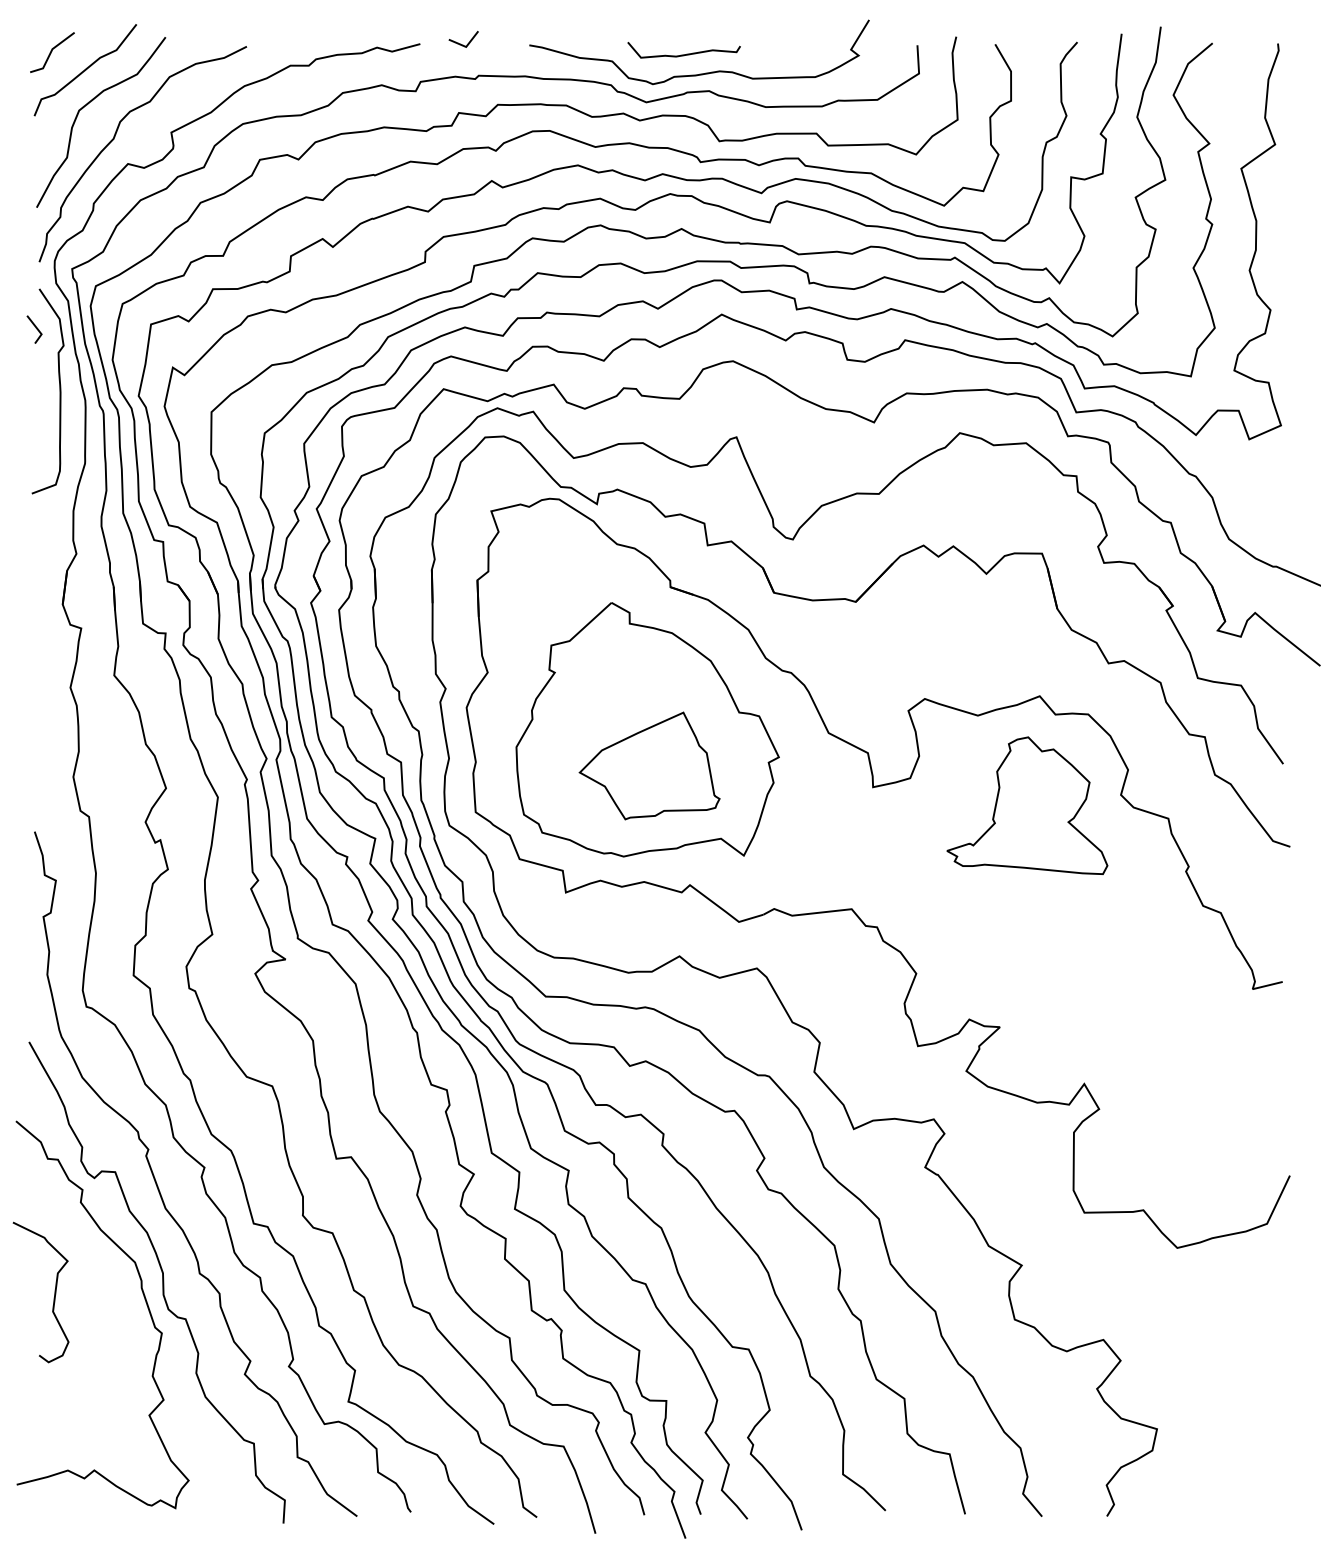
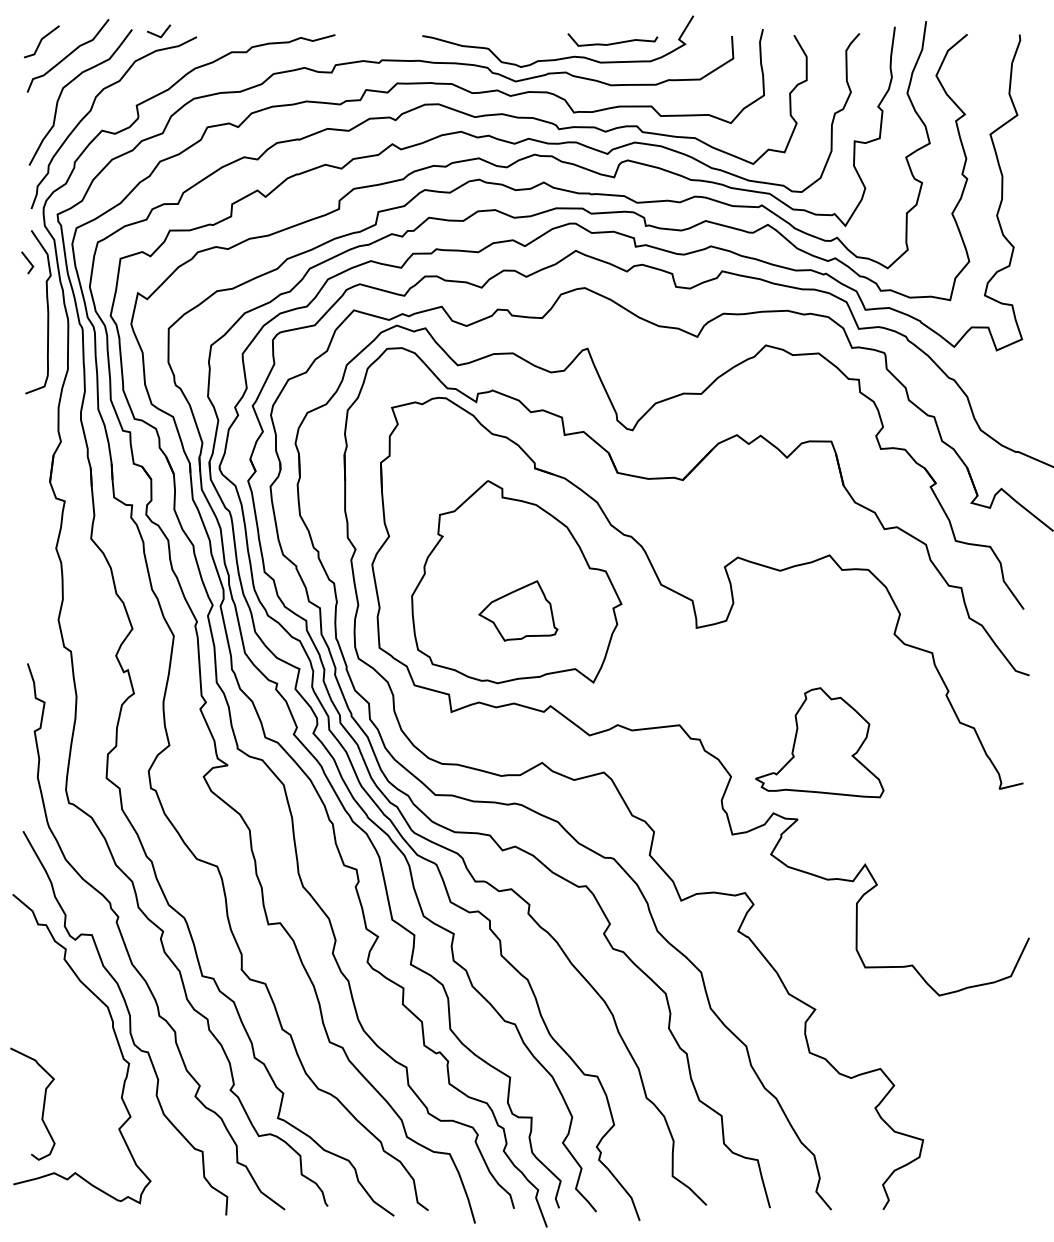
line: (468, 42) -> (162, 33), moved
curve: (684, 53) -> (613, 42), moved
part: (649, 765) -> (518, 610), size x0.7
part: (1027, 805) -> (819, 742), moved
curve: (53, 1296) -> (42, 1107), moved

